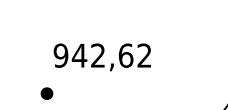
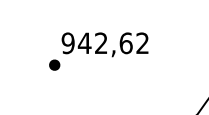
part: (46, 92) -> (54, 64), moved

